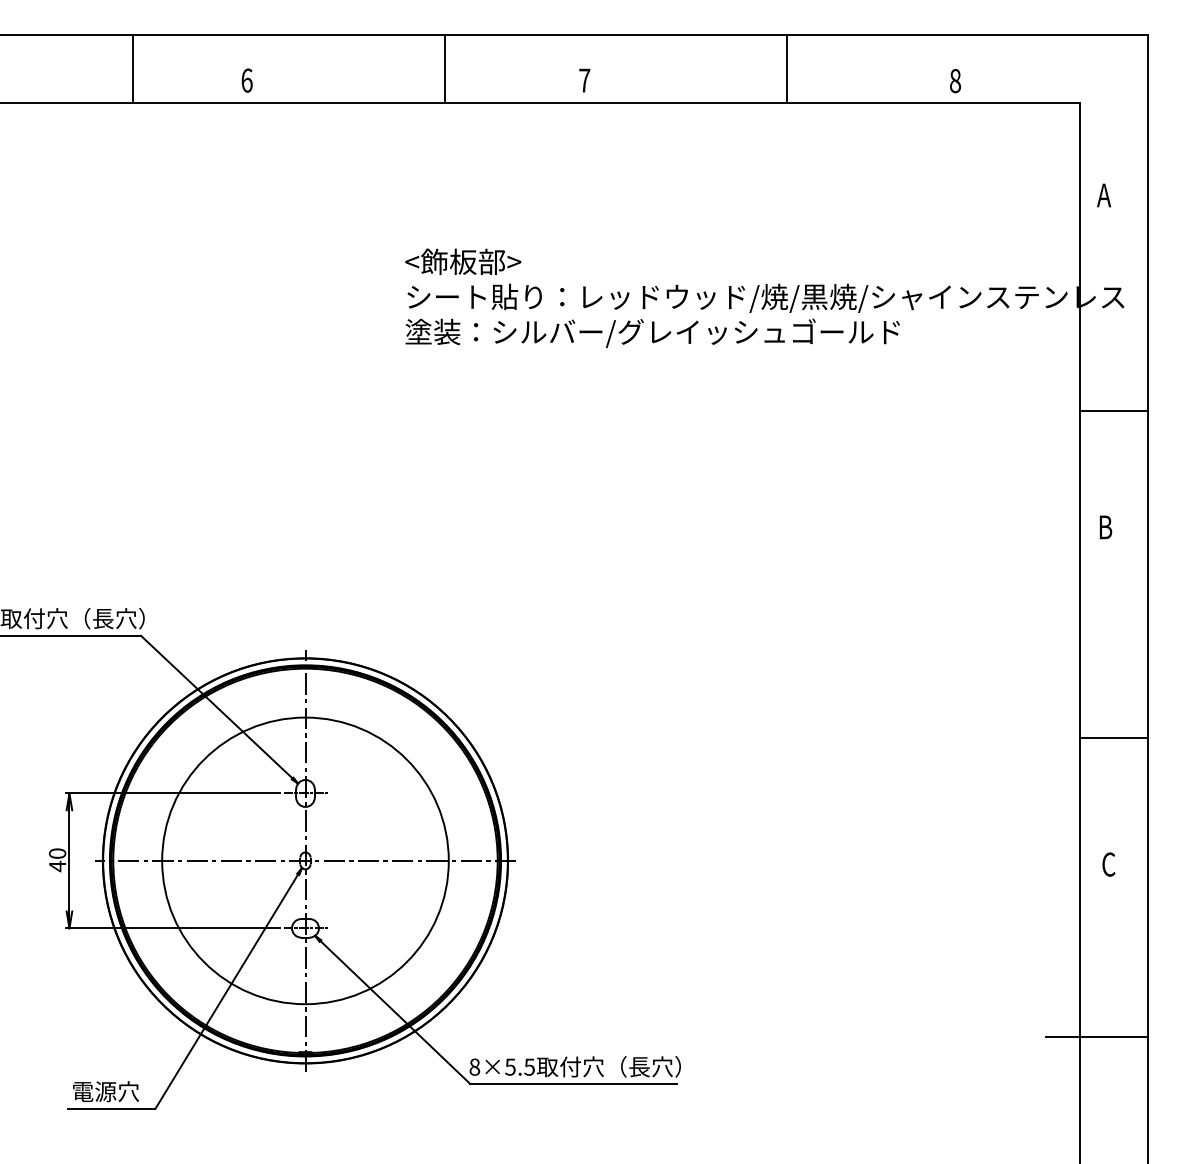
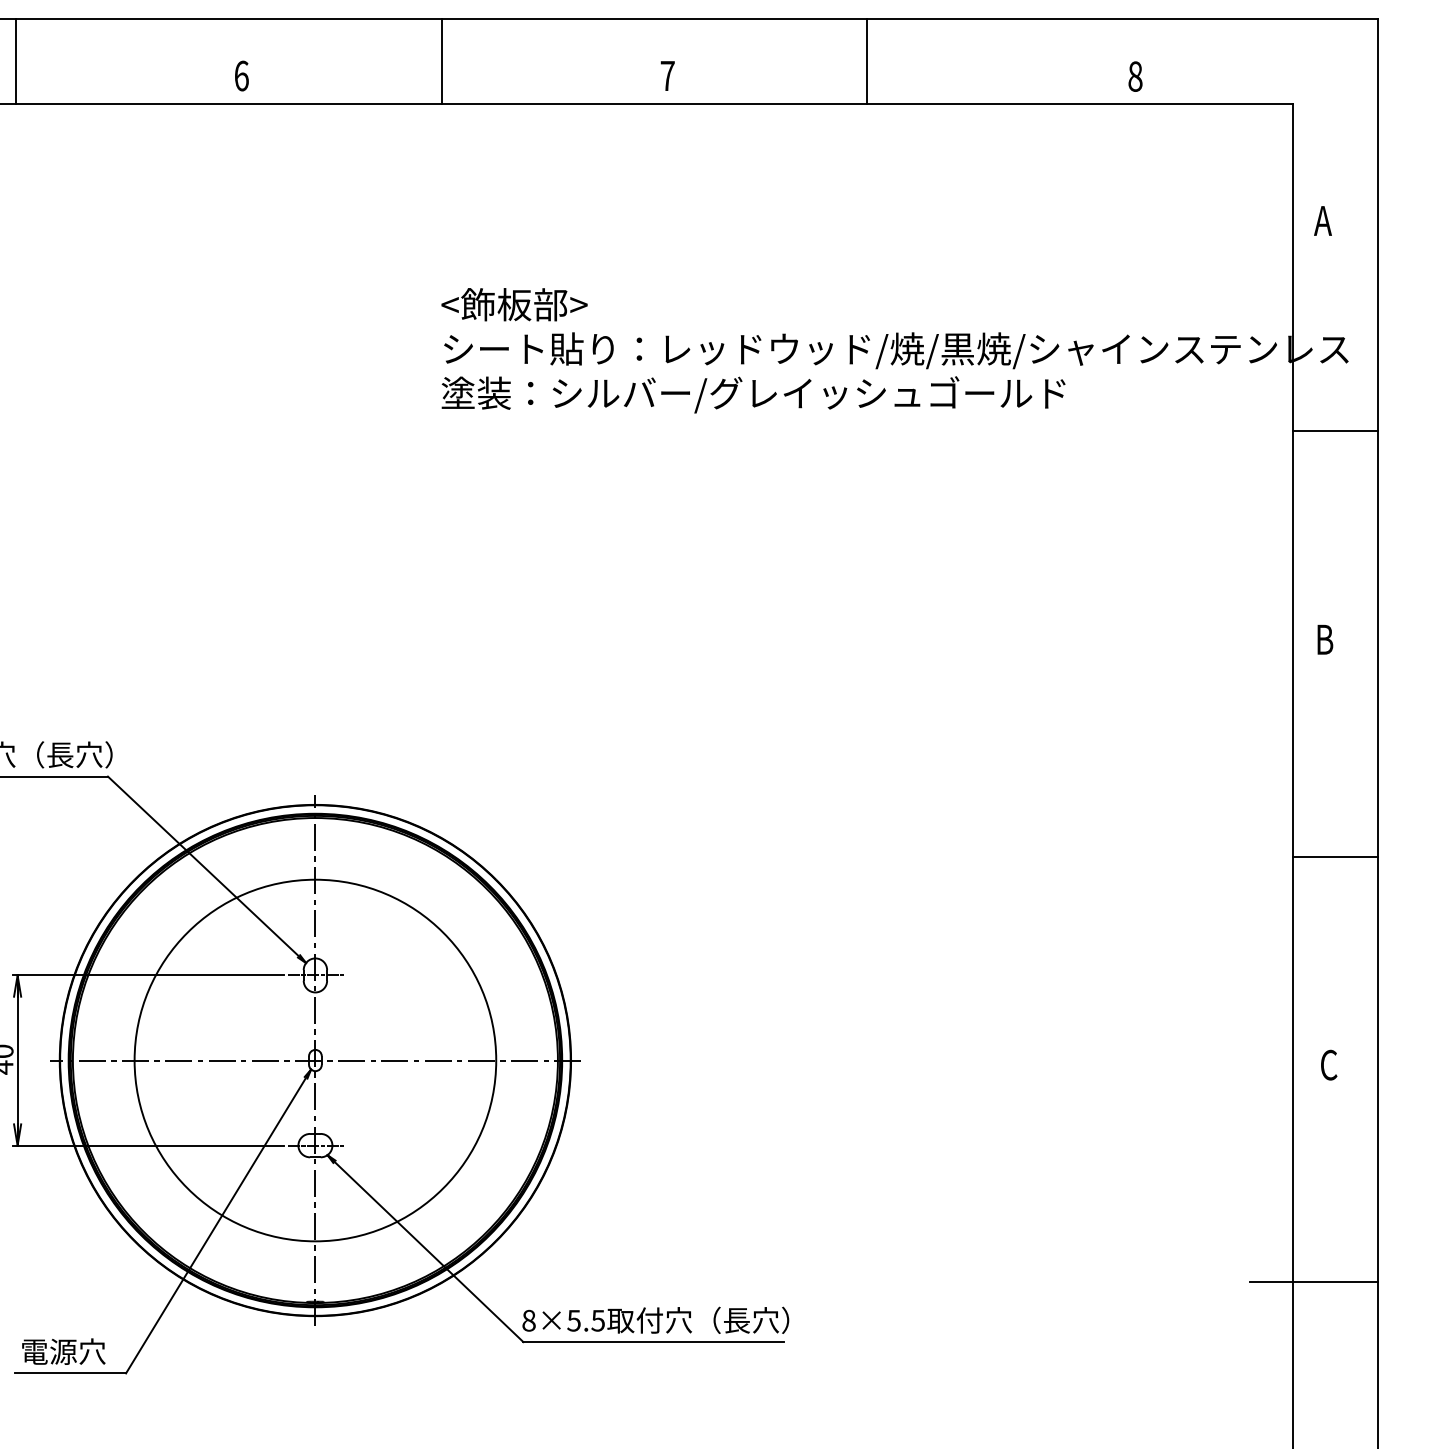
line: (133, 68) -> (16, 60), moved
line: (444, 68) -> (441, 60), moved
line: (786, 68) -> (866, 60), moved
line: (1113, 411) -> (1334, 431), moved
line: (1113, 738) -> (1334, 856), moved

